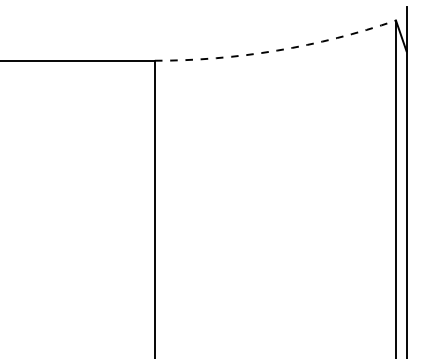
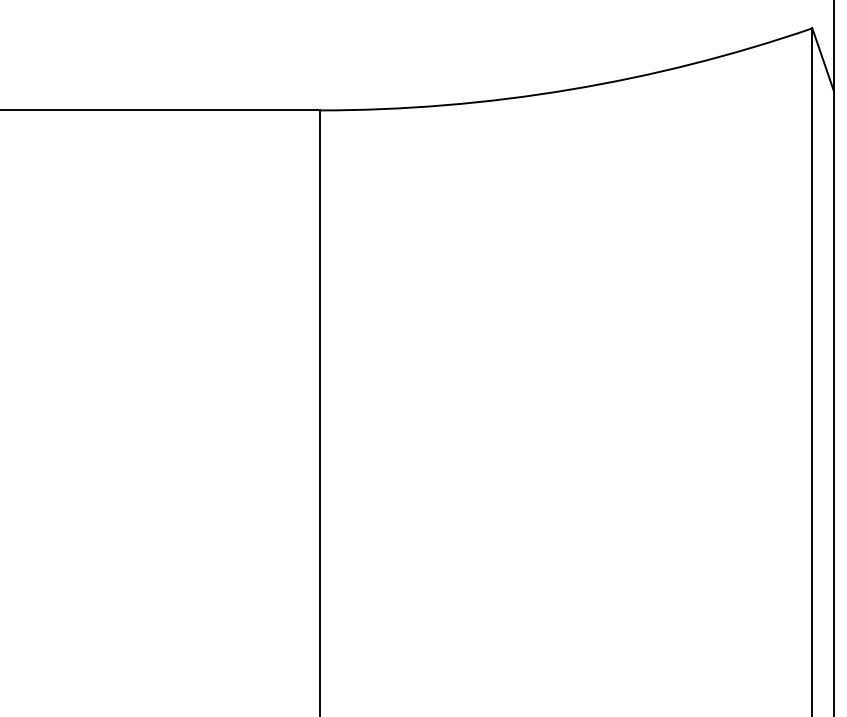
arc: (277, 50) -> (570, 89), dashed -> solid

